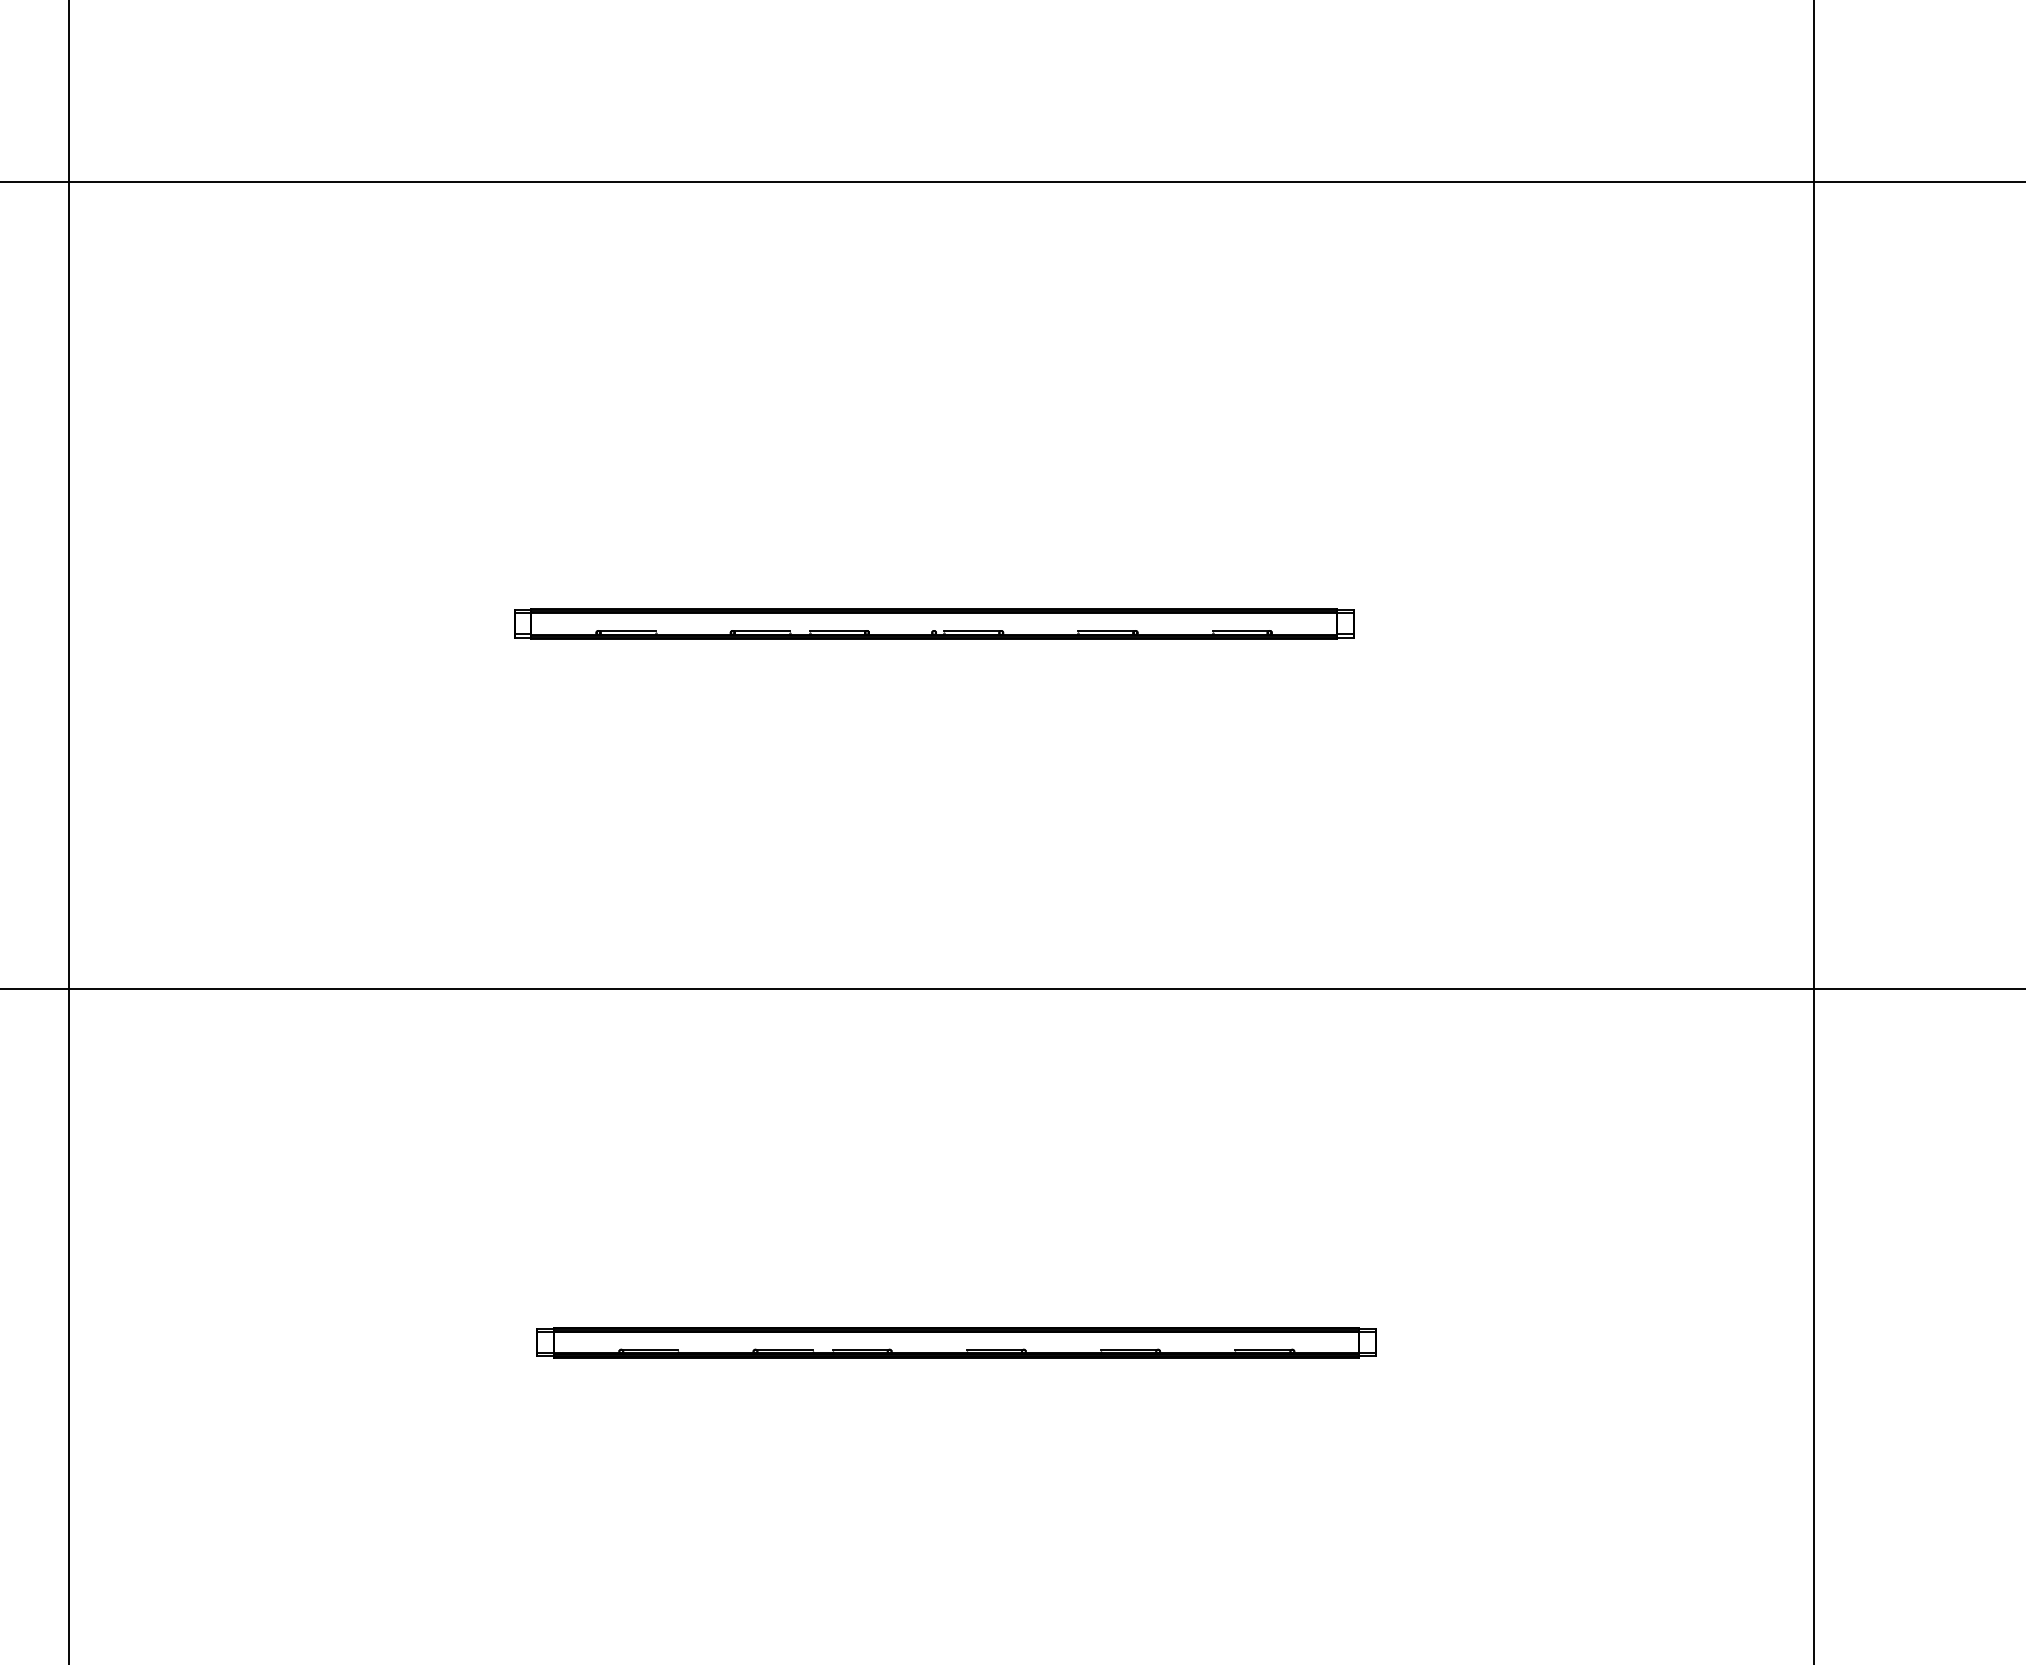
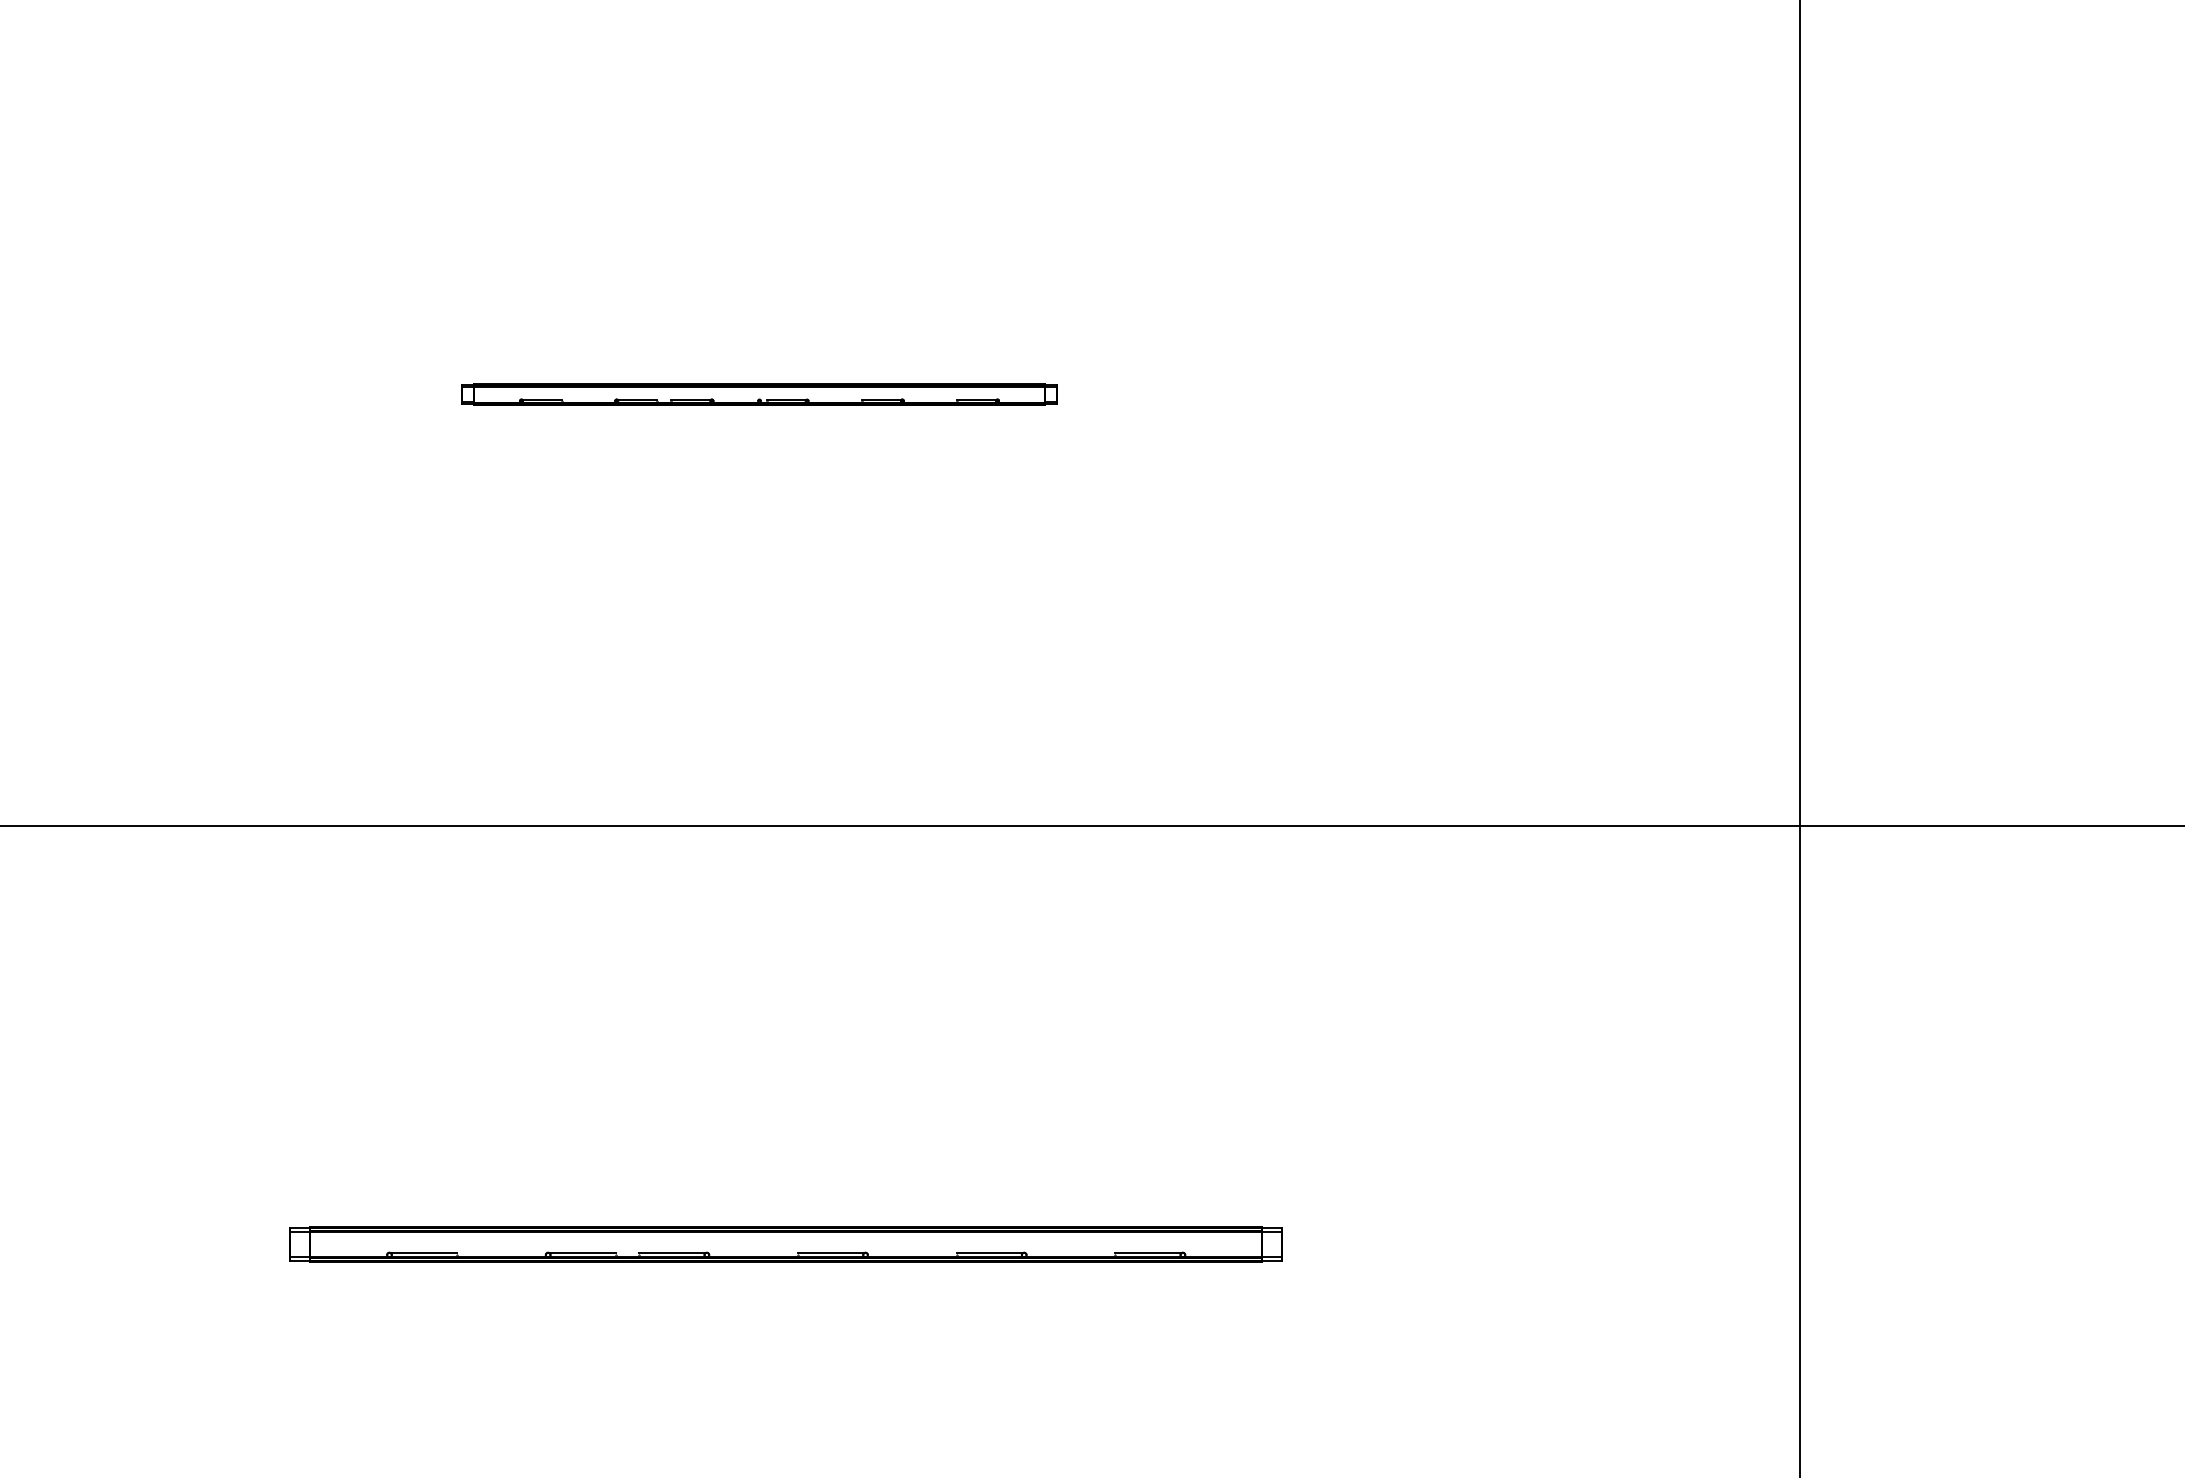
part: (934, 623) -> (759, 394), size x0.6

